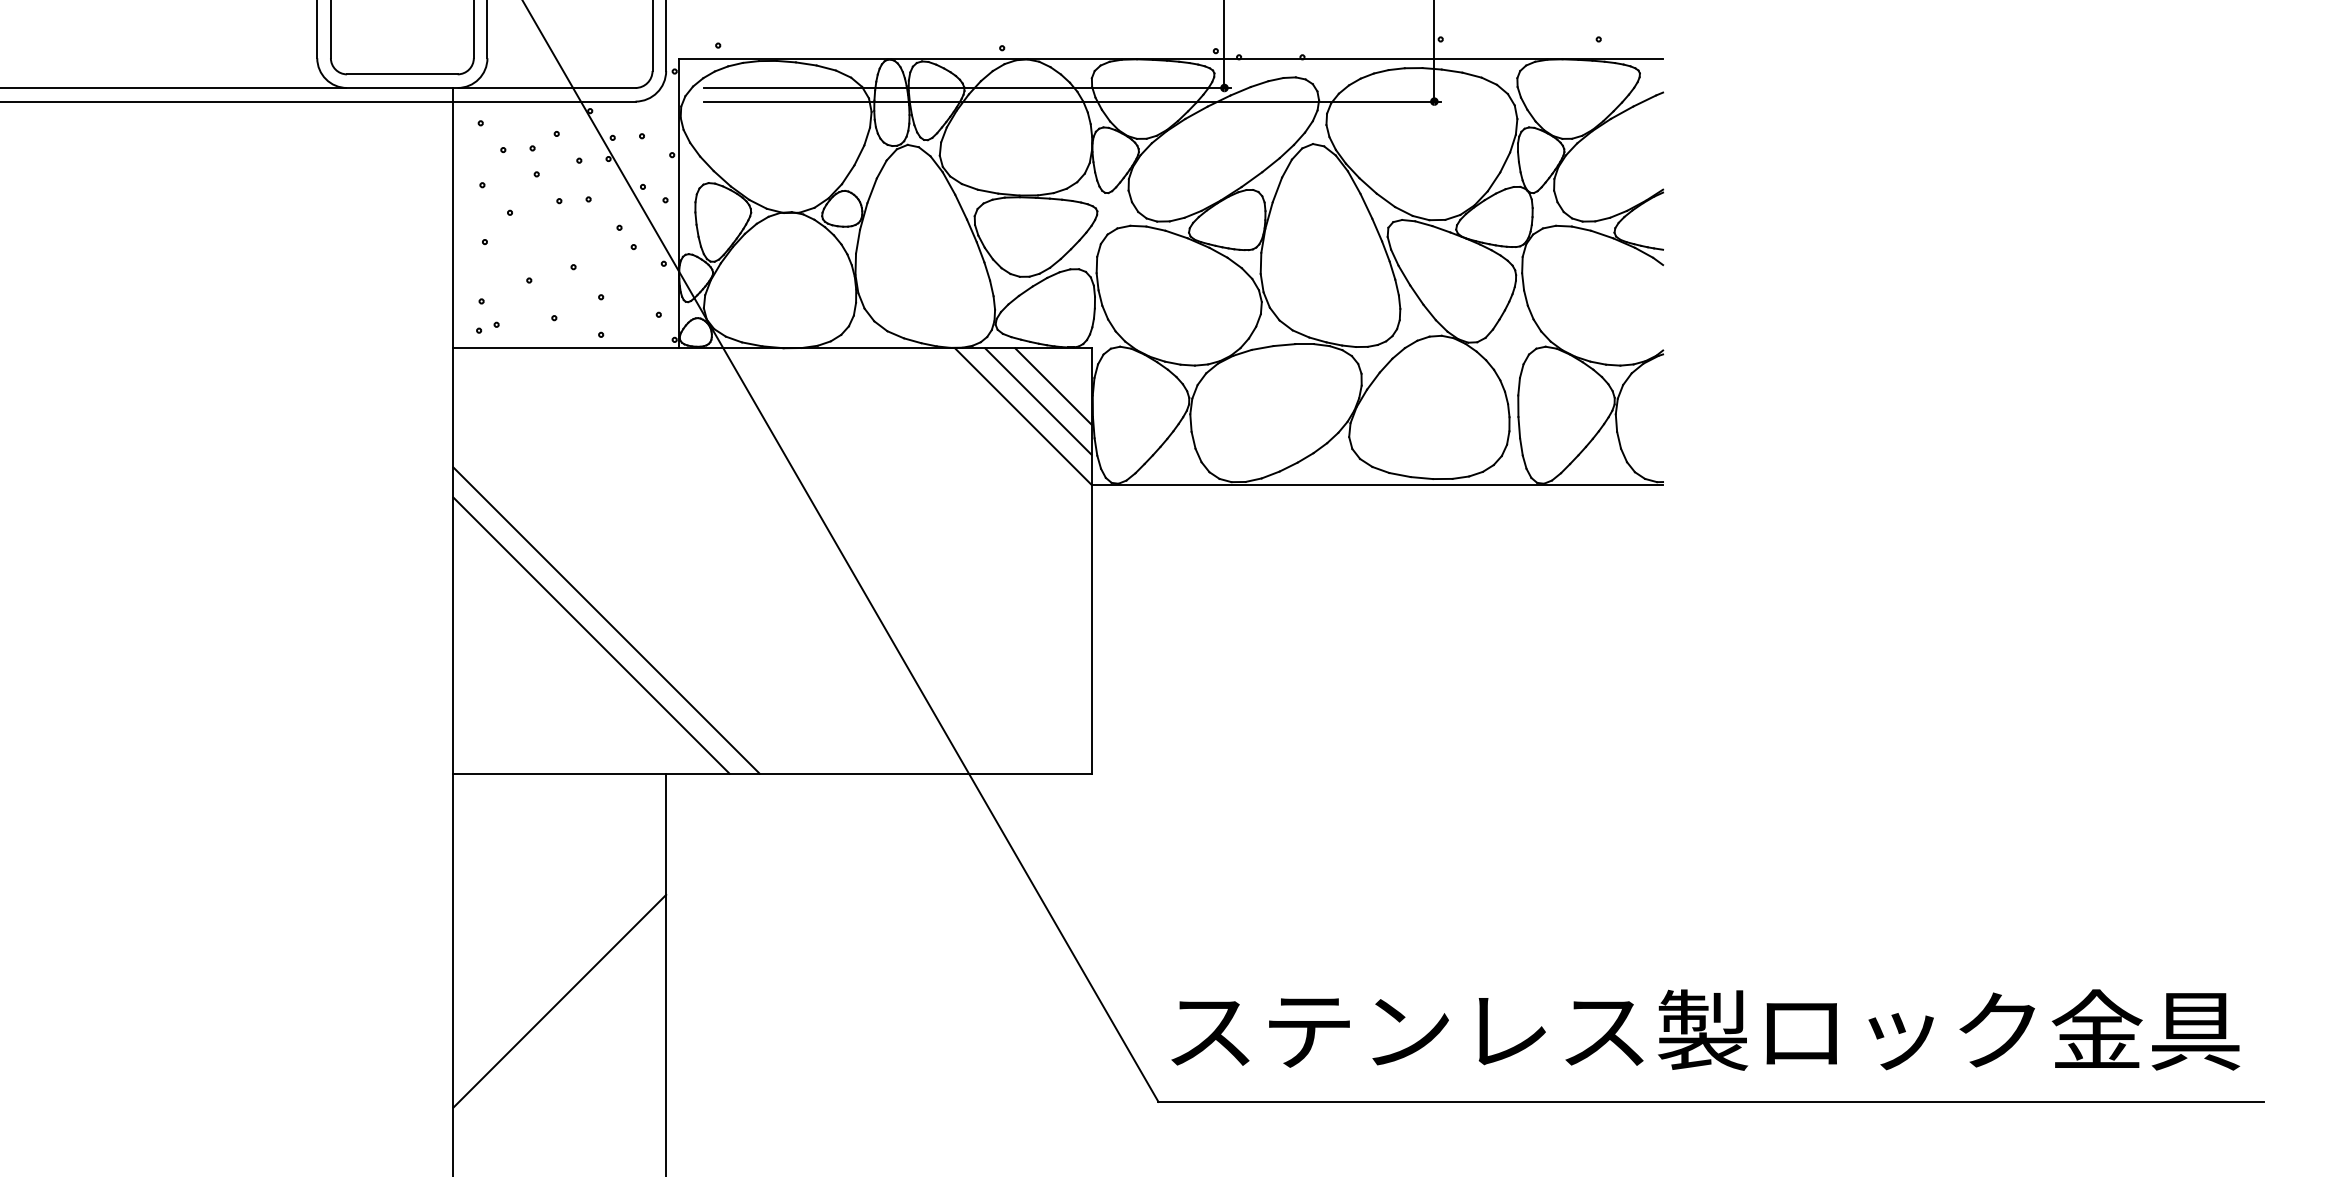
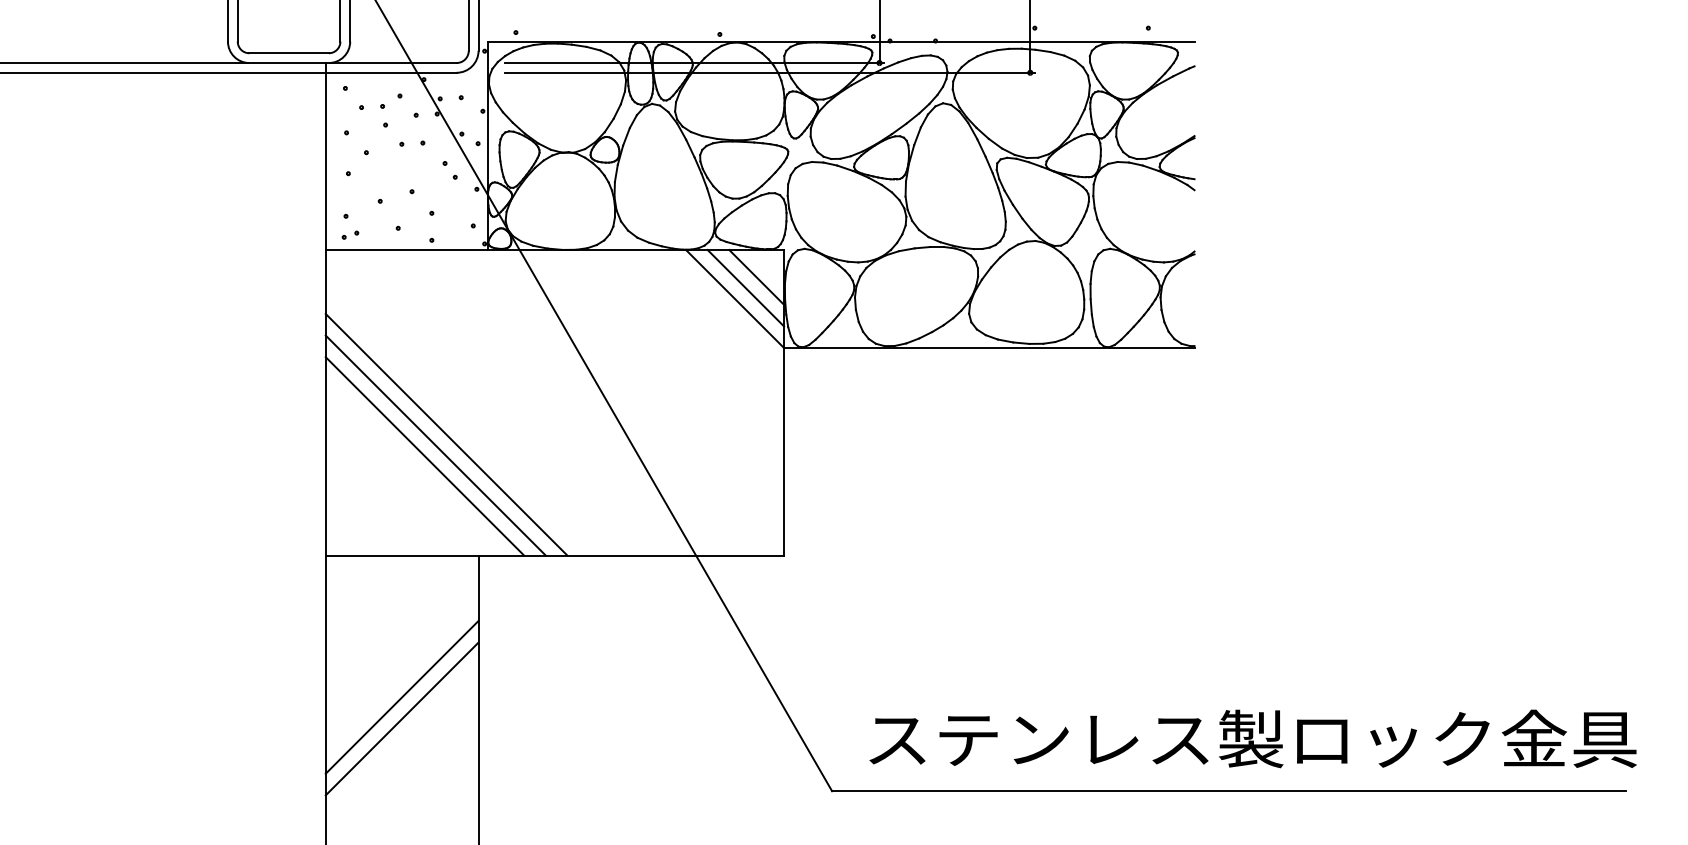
line: (621, 605) -> (446, 434), added
line: (559, 970) -> (401, 696), added
text: (1705, 1029) -> (1253, 738), moved

